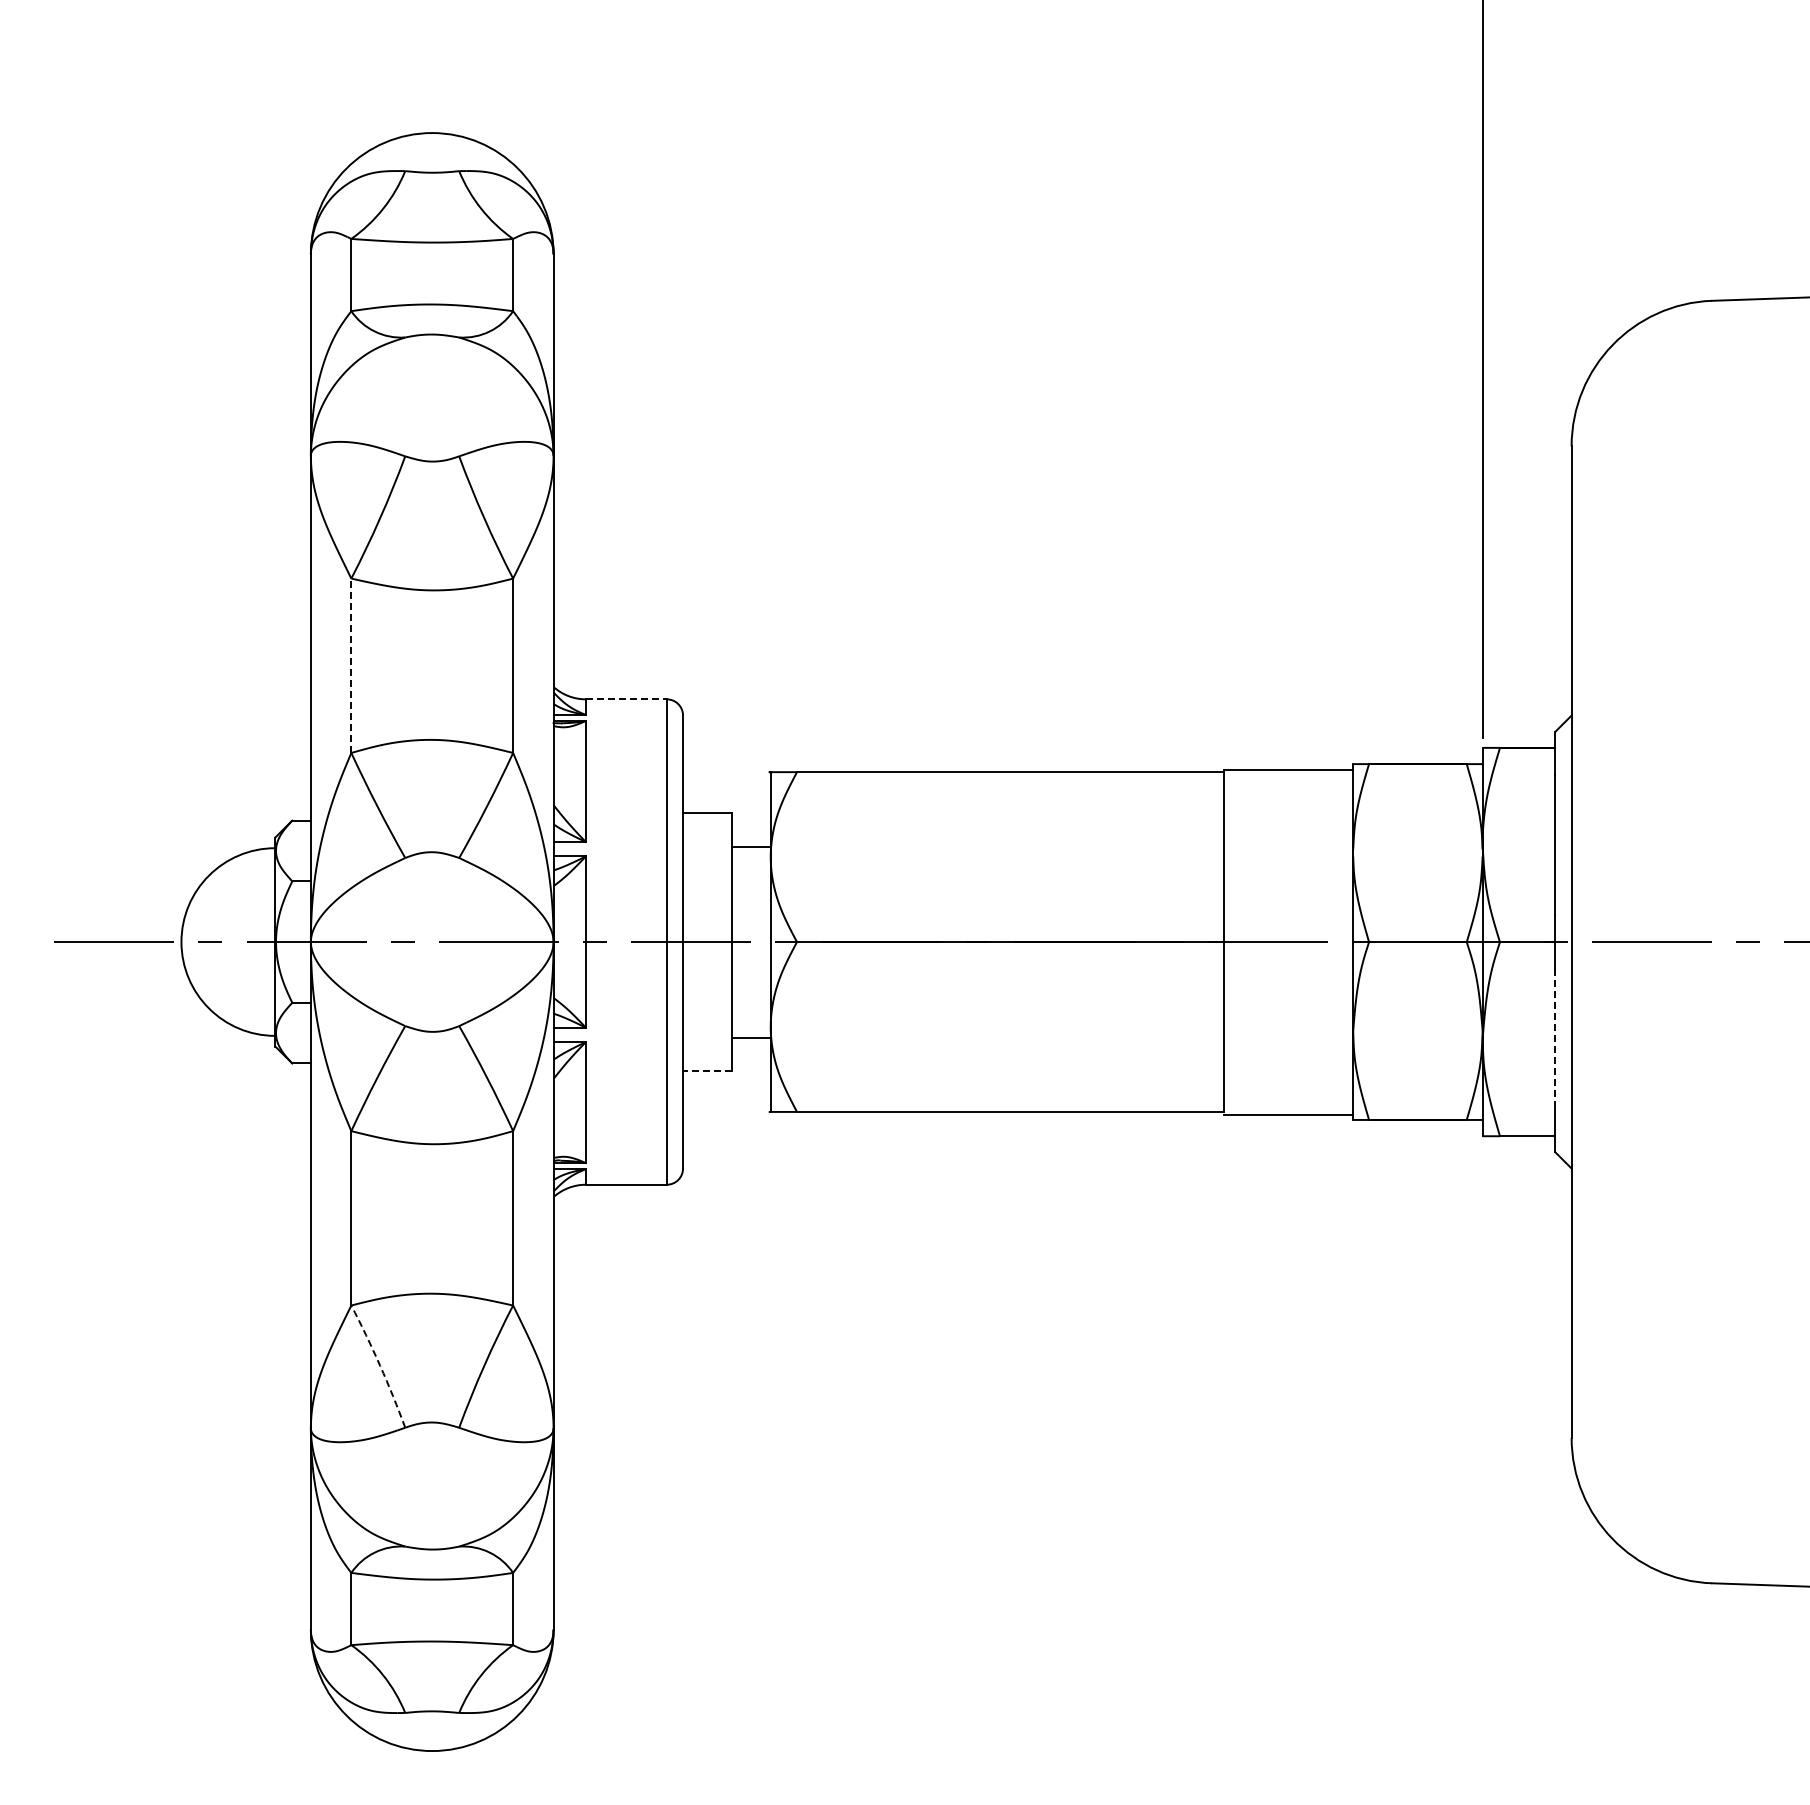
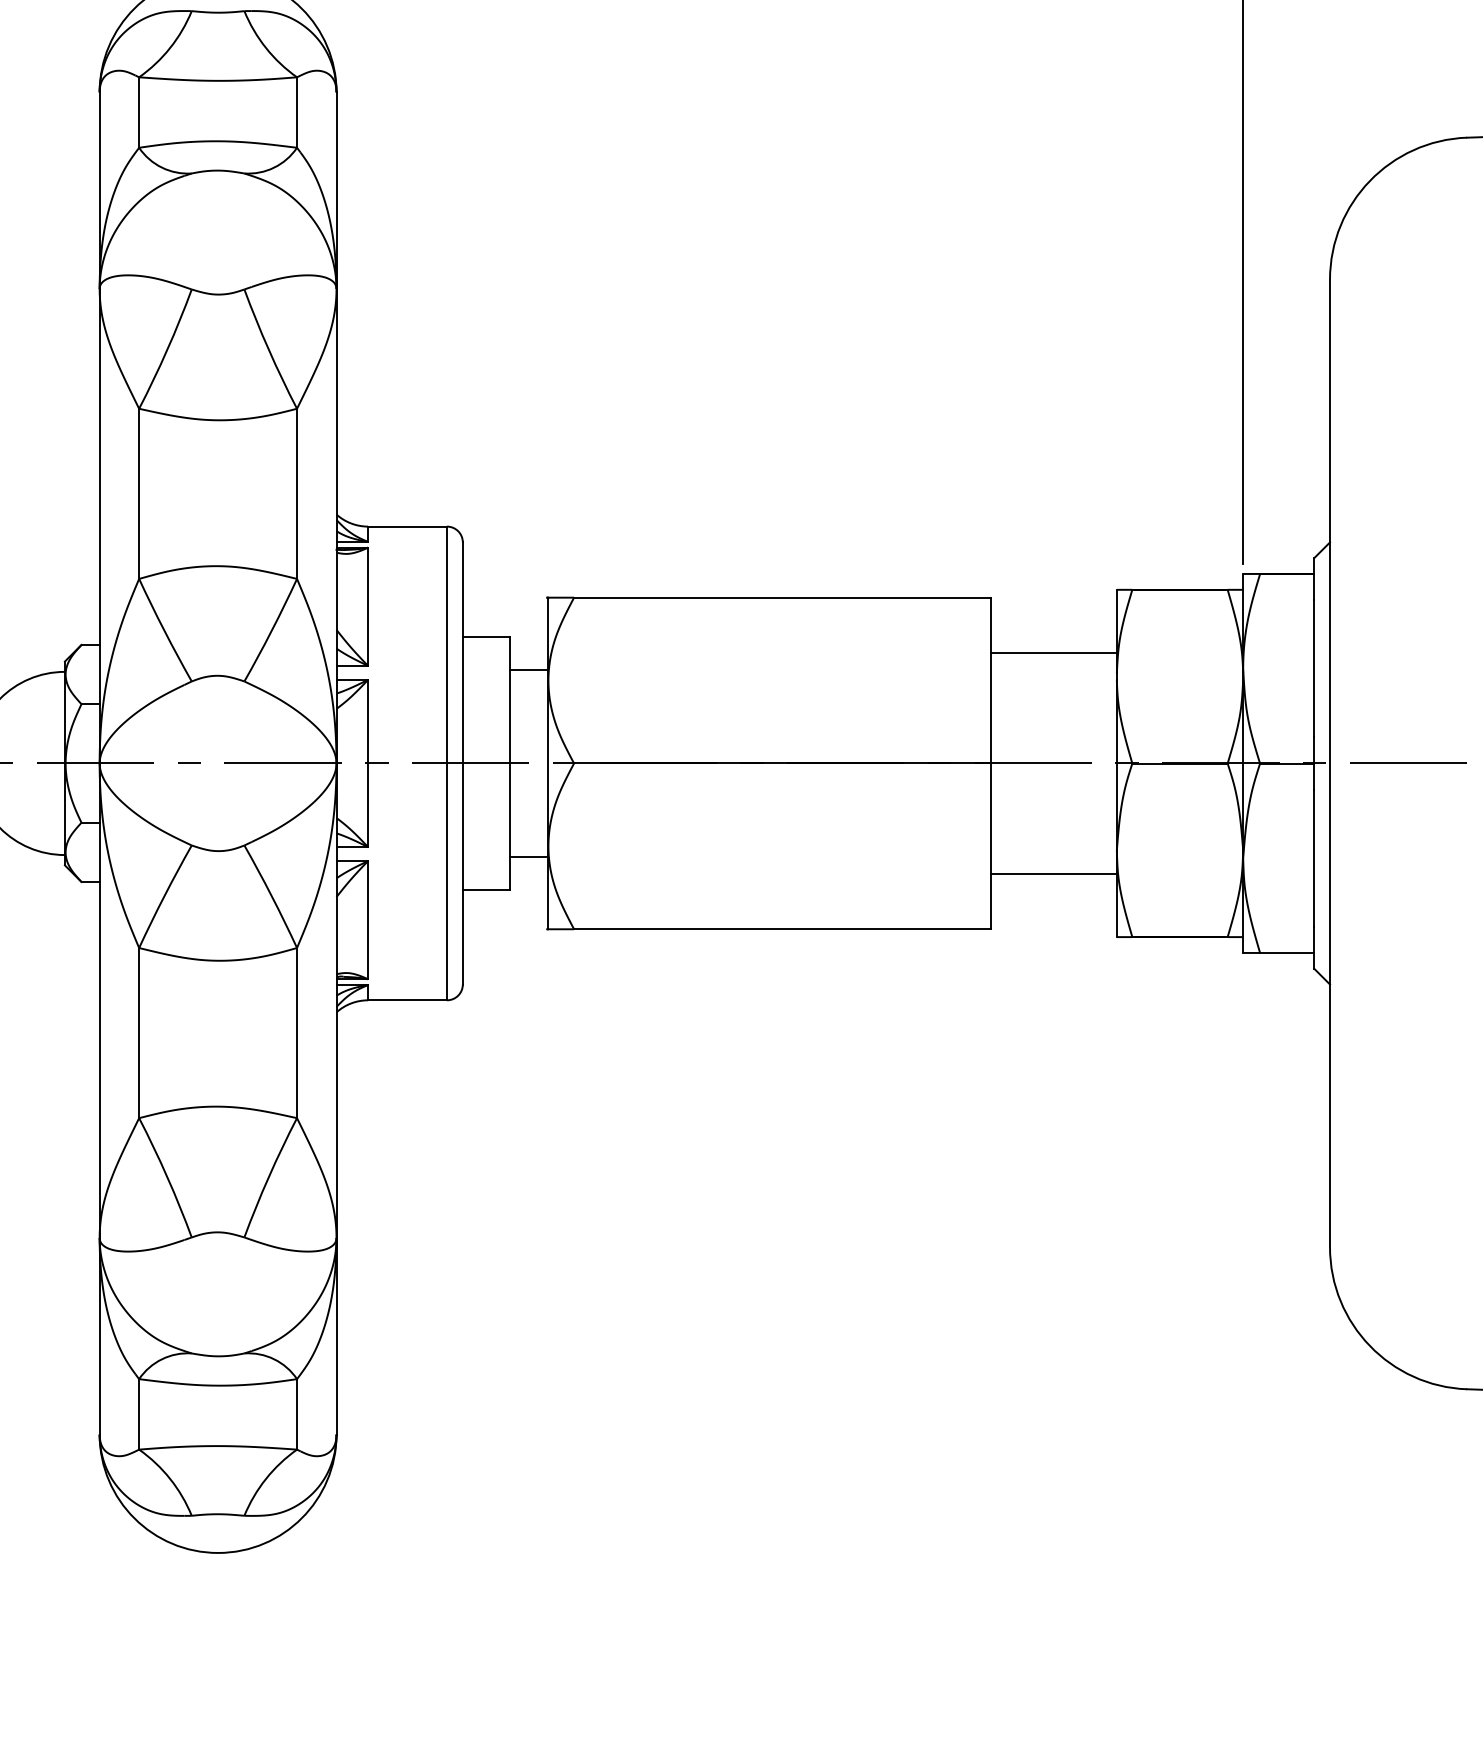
line: (351, 665) -> (139, 493), dashed -> solid
line: (626, 699) -> (407, 526), dashed -> solid
line: (1288, 769) -> (1053, 652), moved
line: (1555, 1039) -> (1314, 858), dashed -> solid
line: (706, 1071) -> (485, 889), dashed -> solid
line: (1288, 1115) -> (1053, 874), moved
arc: (380, 1365) -> (167, 1176), dashed -> solid

